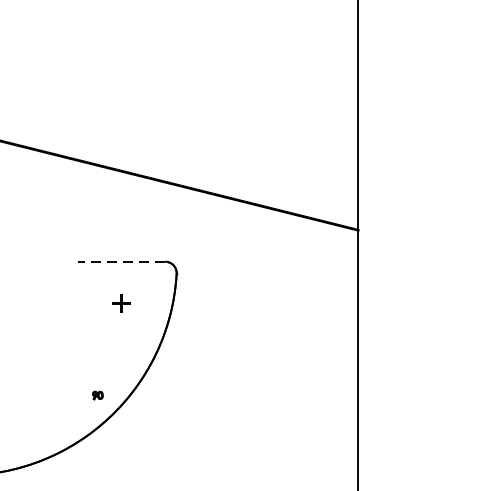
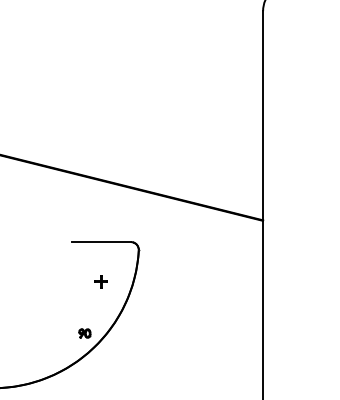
line: (122, 262) -> (101, 242), dashed -> solid
part: (120, 303) -> (100, 281), moved
part: (97, 395) -> (84, 333), size x1.67

